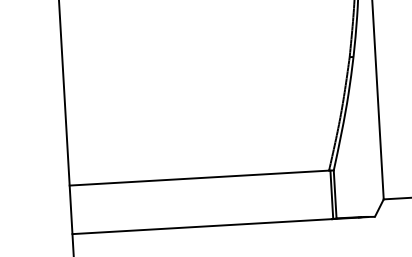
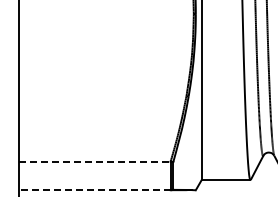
line: (198, 177) -> (94, 161), solid -> dashed
line: (201, 227) -> (94, 190), solid -> dashed

